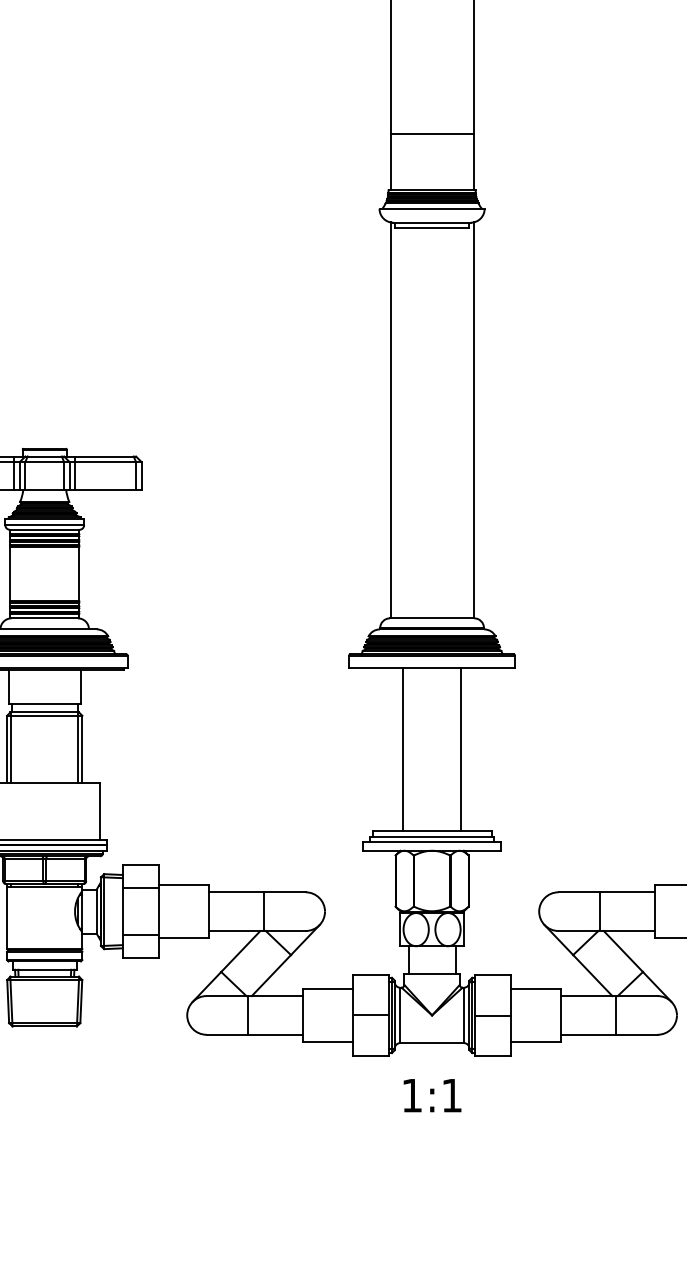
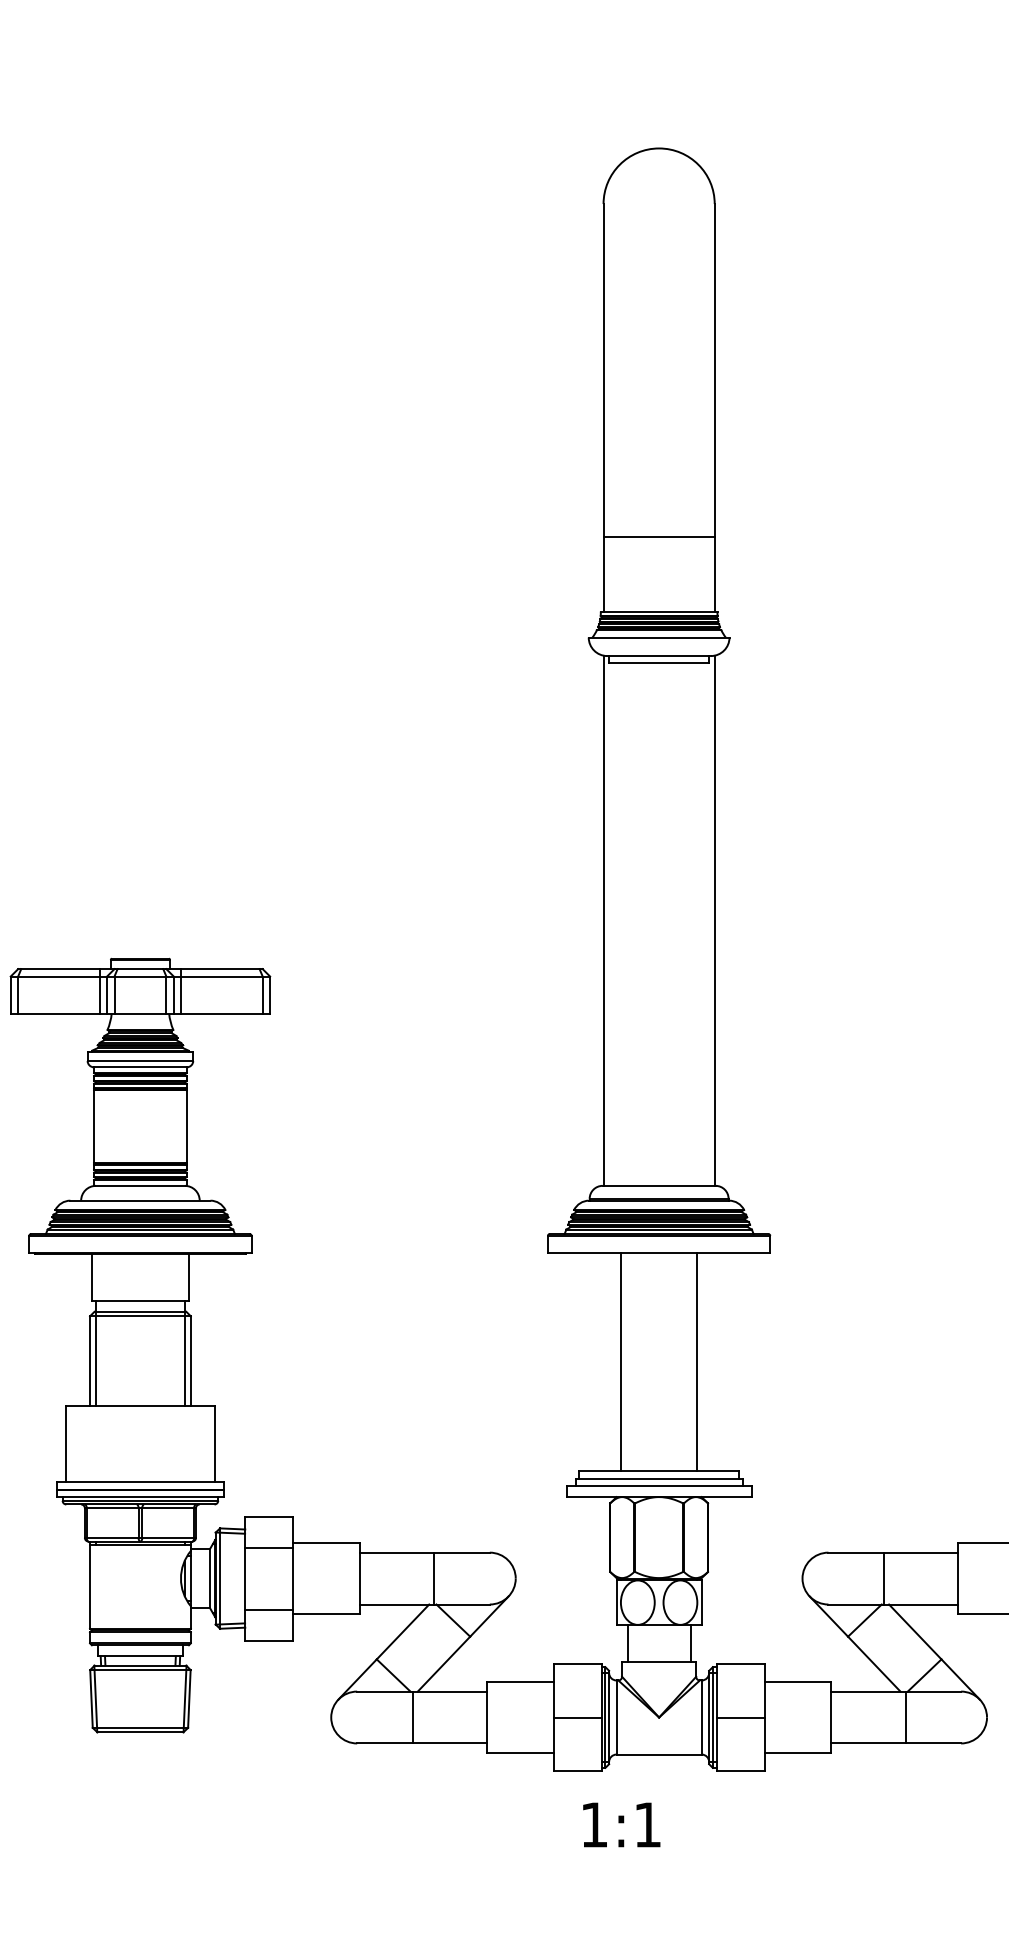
text: (432, 1095) -> (621, 1824), moved

